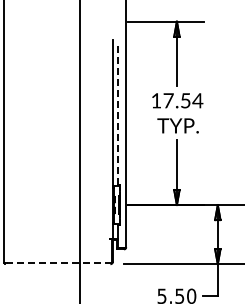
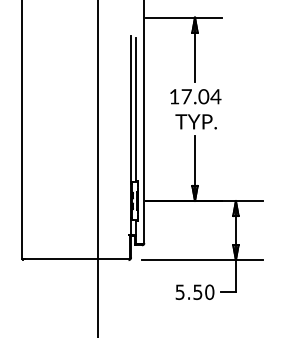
text: (185, 100) -> (203, 96), 17.54 -> 17.04
line: (118, 113) -> (136, 109), dashed -> solid
line: (59, 263) -> (77, 259), dashed -> solid

